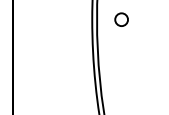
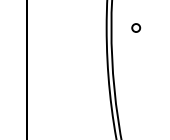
circle: (122, 19) -> (136, 27), size x0.62

